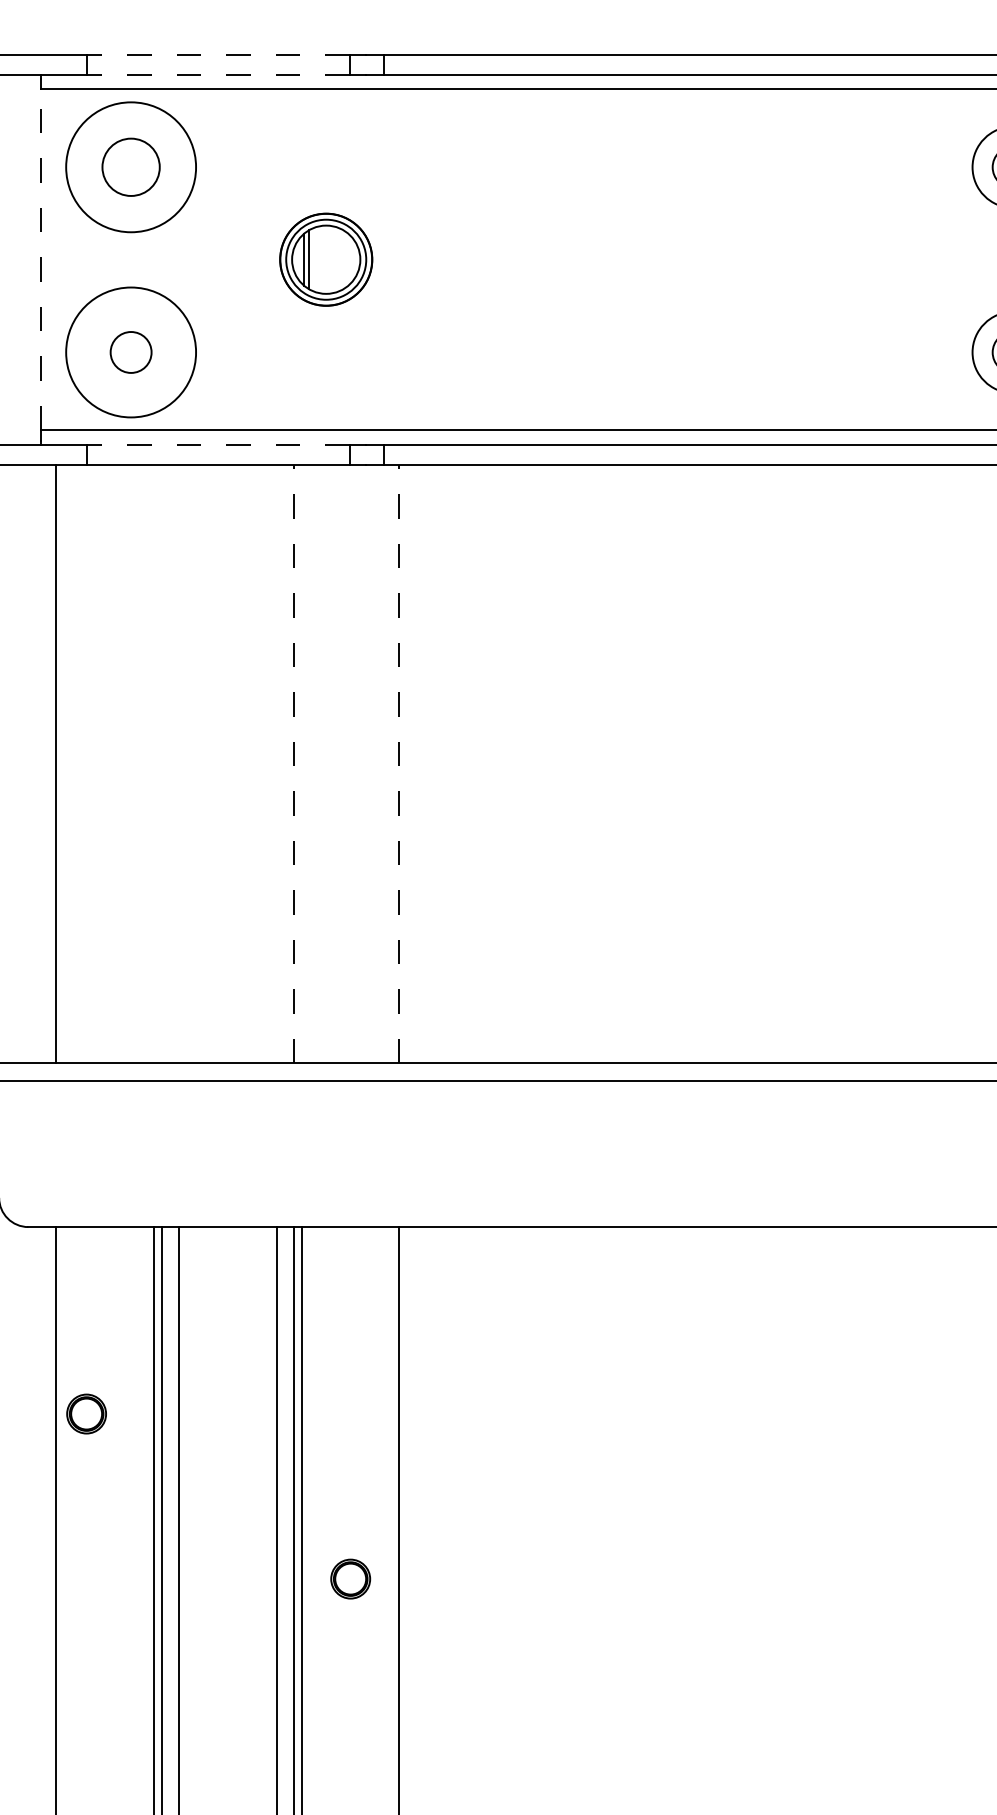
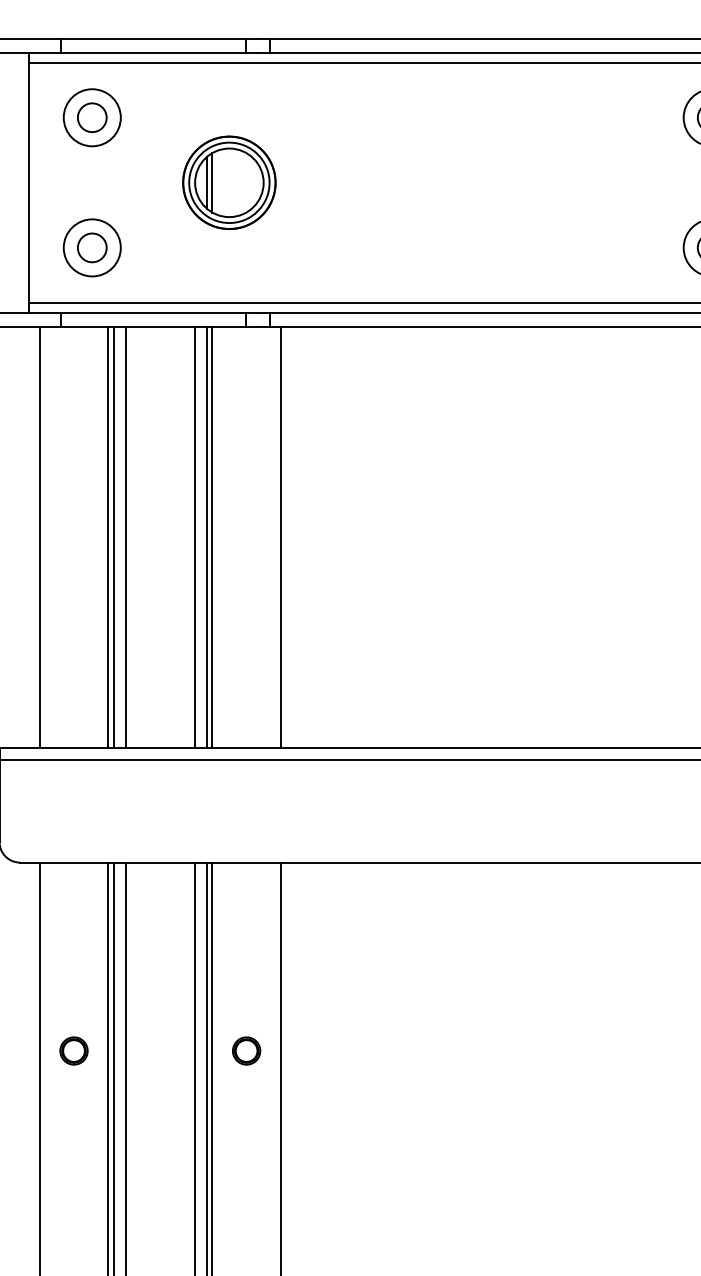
line: (218, 54) -> (153, 38), dashed -> solid
line: (218, 74) -> (153, 52), dashed -> solid
circle: (129, 166) -> (91, 117), size x0.62
circle: (129, 166) -> (91, 117), size x0.71
line: (40, 259) -> (28, 182), dashed -> solid
part: (326, 259) -> (229, 182), size x1.43
circle: (129, 351) -> (91, 247), size x0.62
line: (218, 444) -> (153, 312), dashed -> solid
line: (154, 763) -> (108, 536), added
line: (161, 763) -> (113, 536), added
line: (179, 763) -> (126, 536), added
line: (276, 763) -> (194, 536), added
line: (293, 763) -> (206, 536), dashed -> solid
line: (302, 763) -> (212, 536), added
line: (398, 763) -> (280, 536), dashed -> solid
part: (85, 1413) -> (73, 1050), moved
part: (350, 1578) -> (246, 1050), moved

